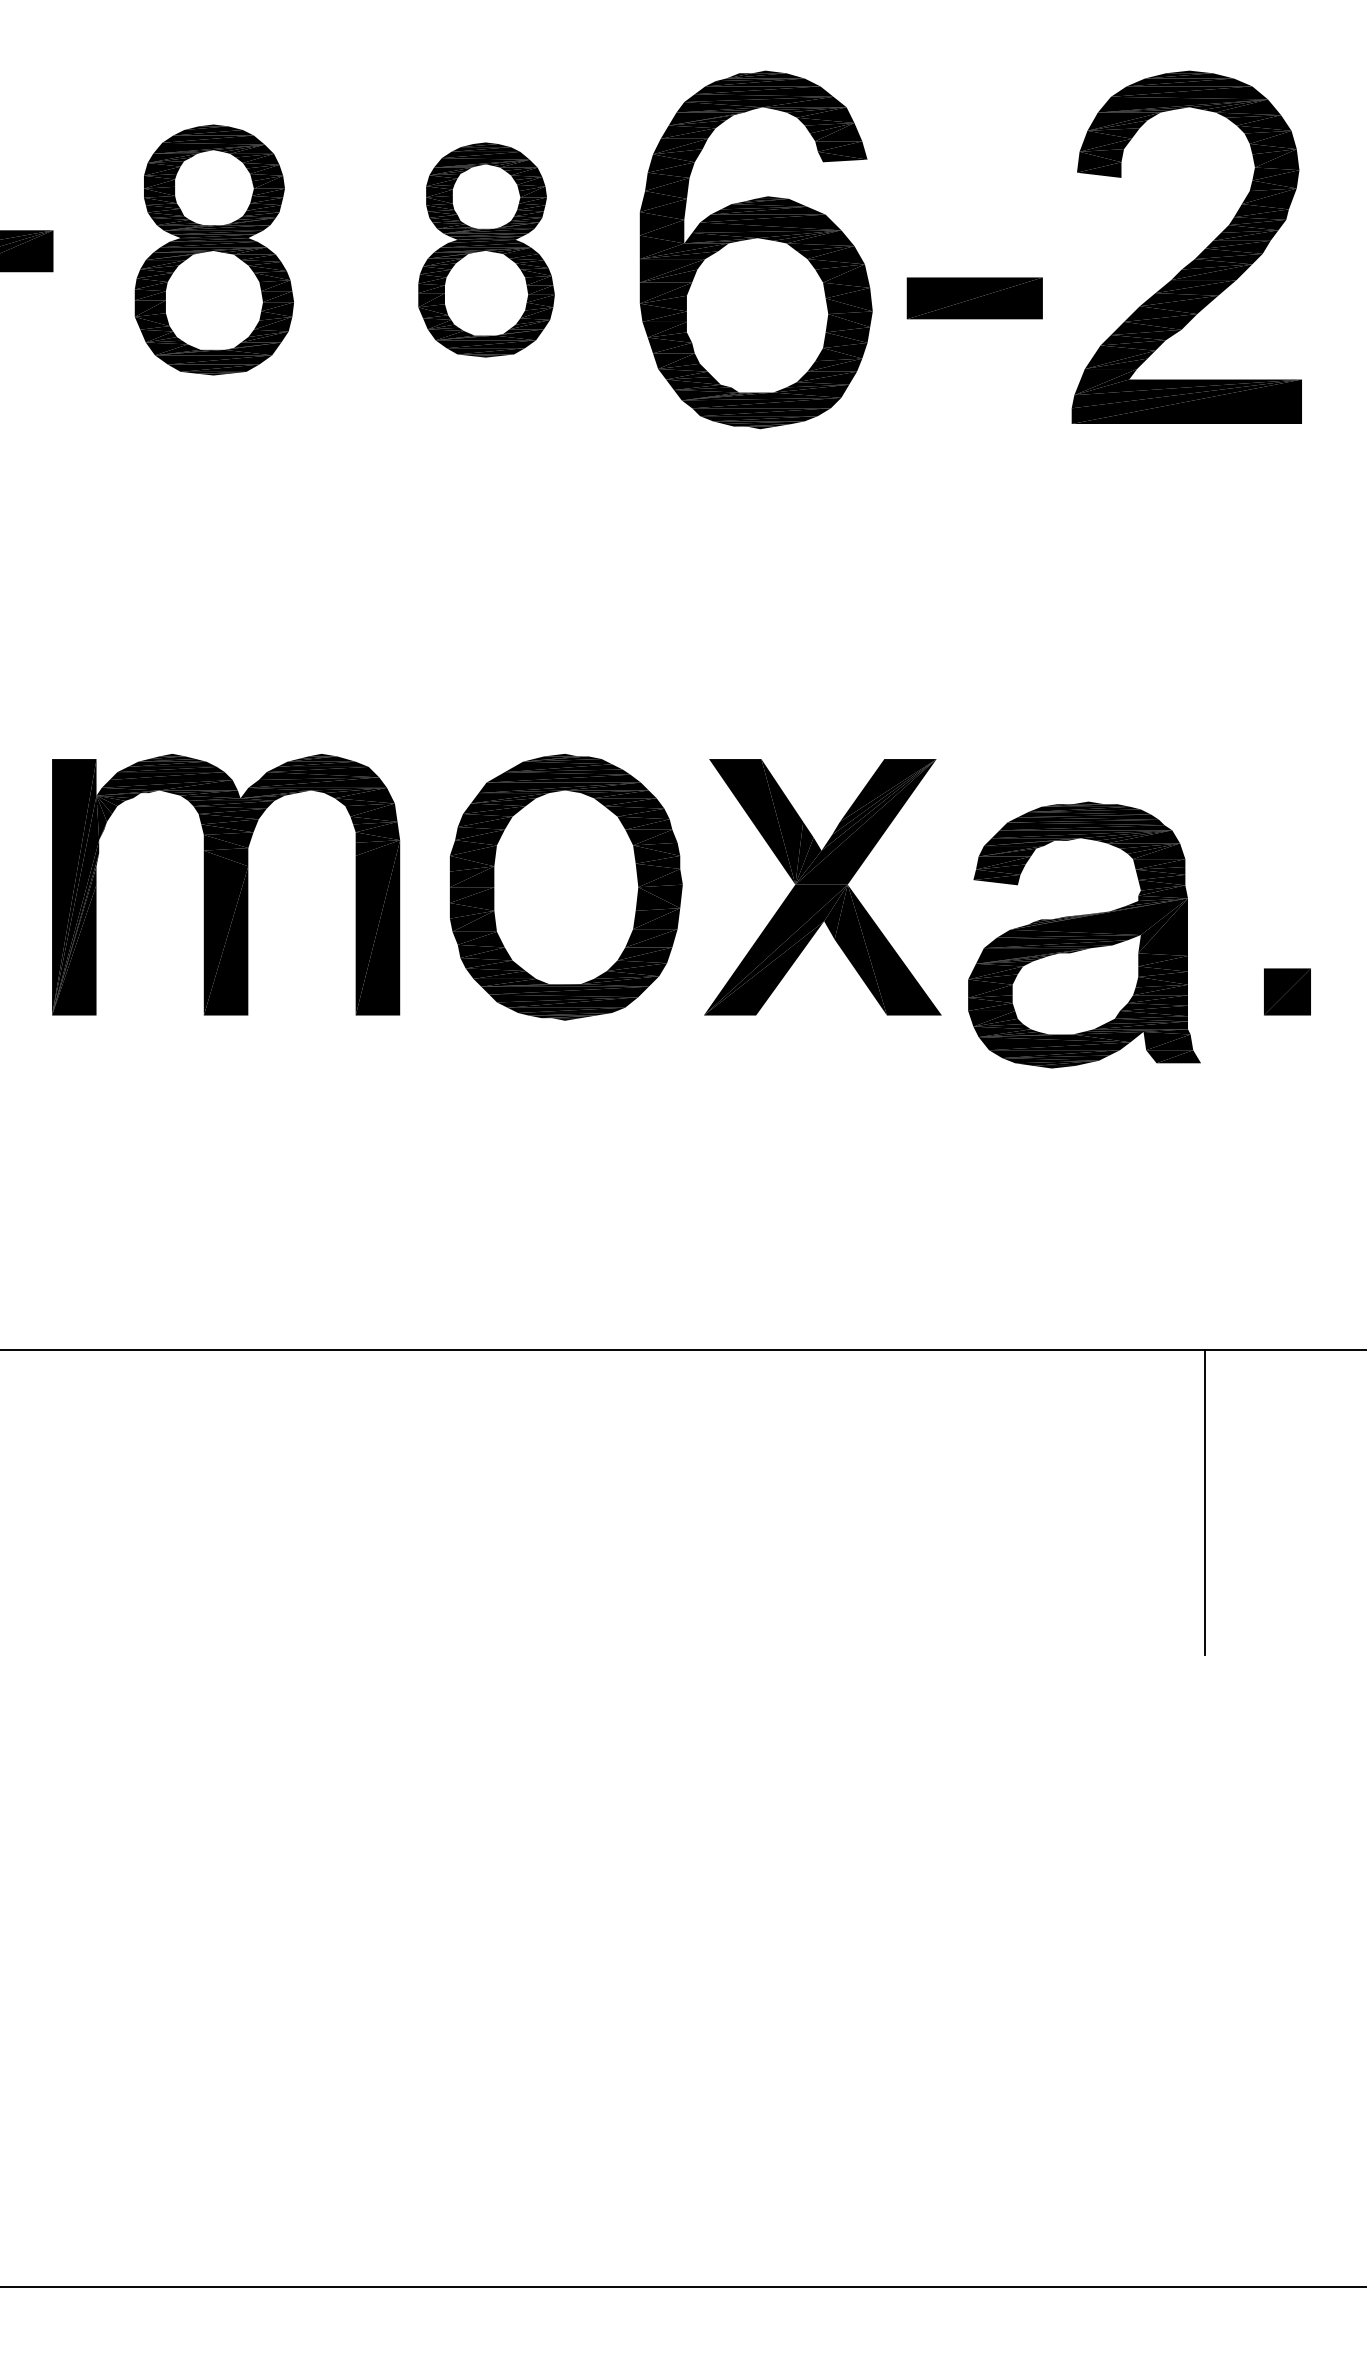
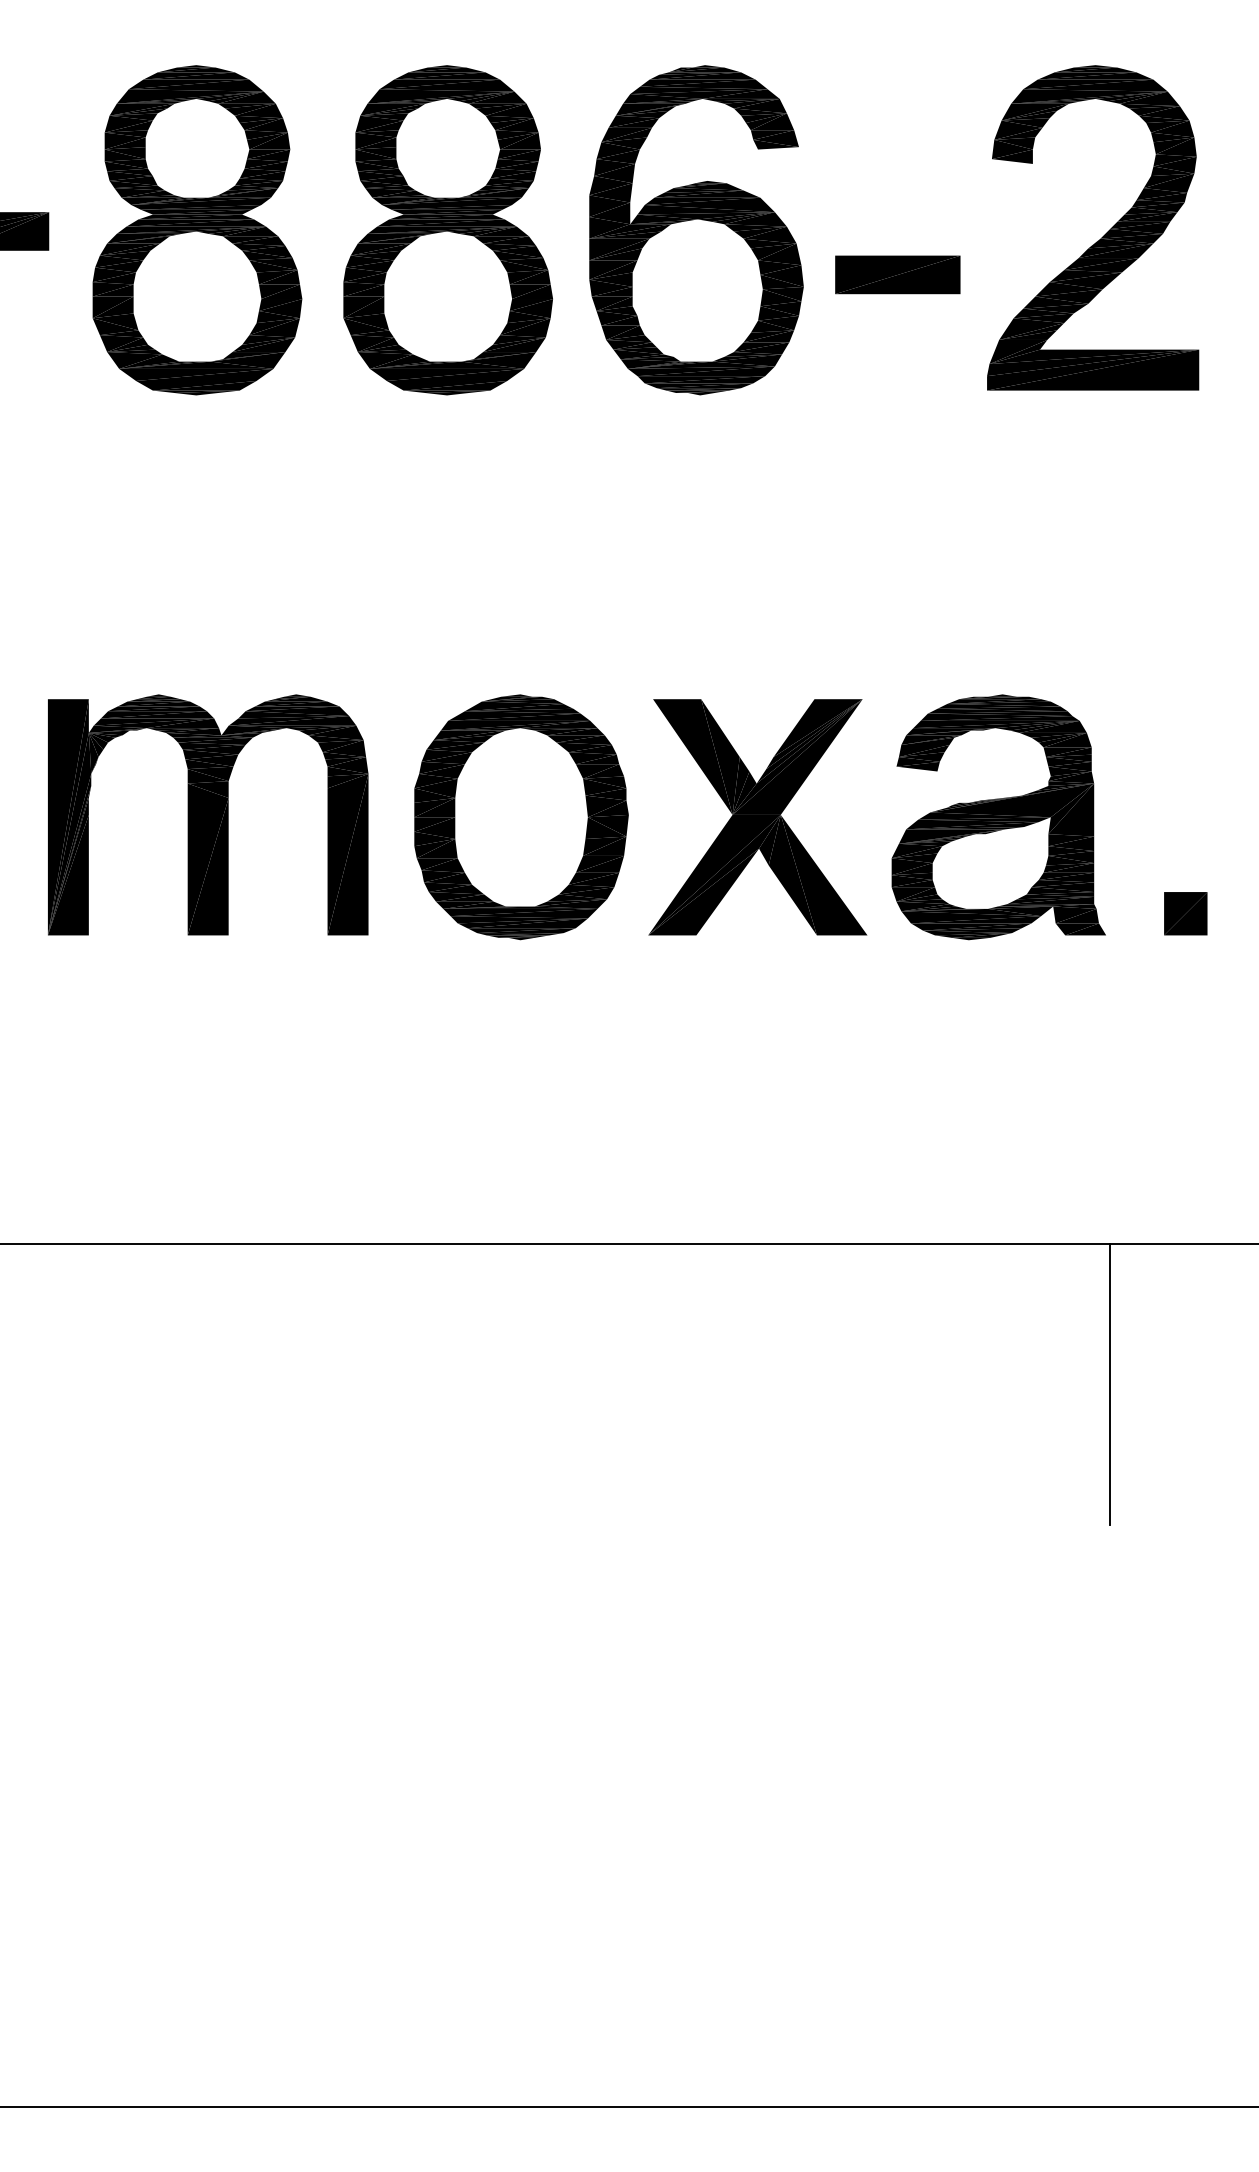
part: (214, 250) -> (197, 230), size x1.43
part: (485, 250) -> (447, 230), size x1.67
part: (1084, 935) -> (998, 817), moved

